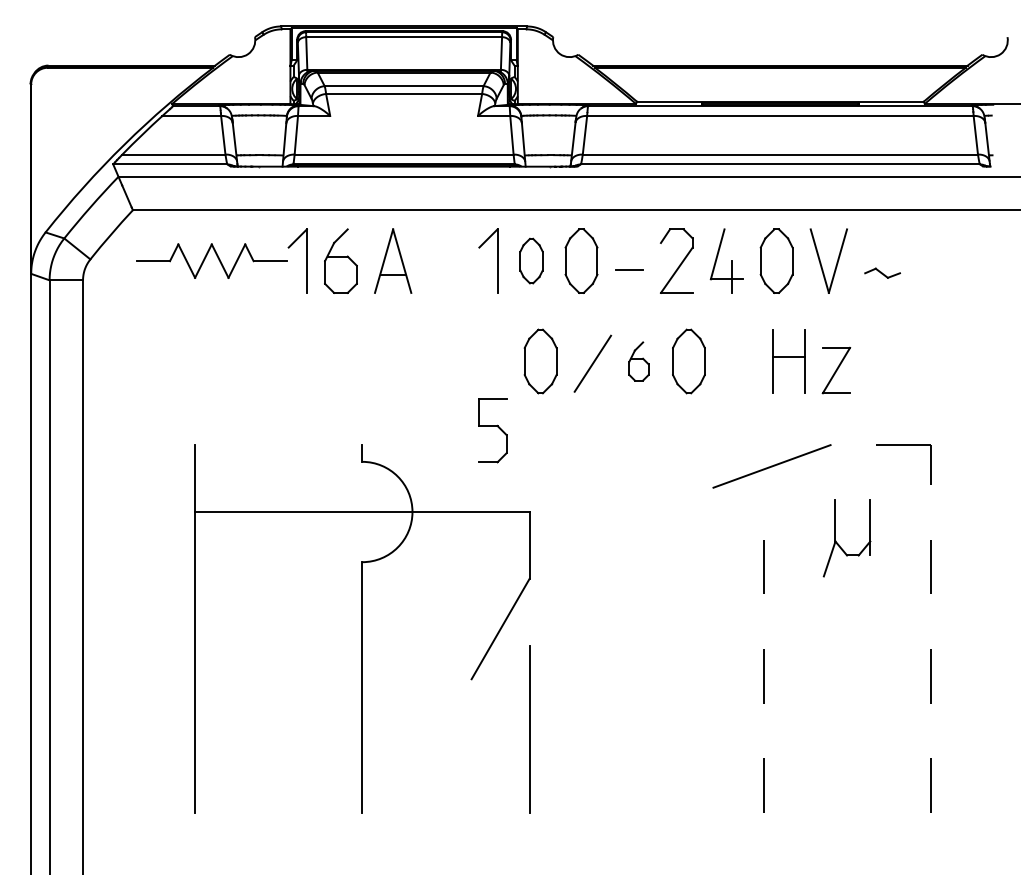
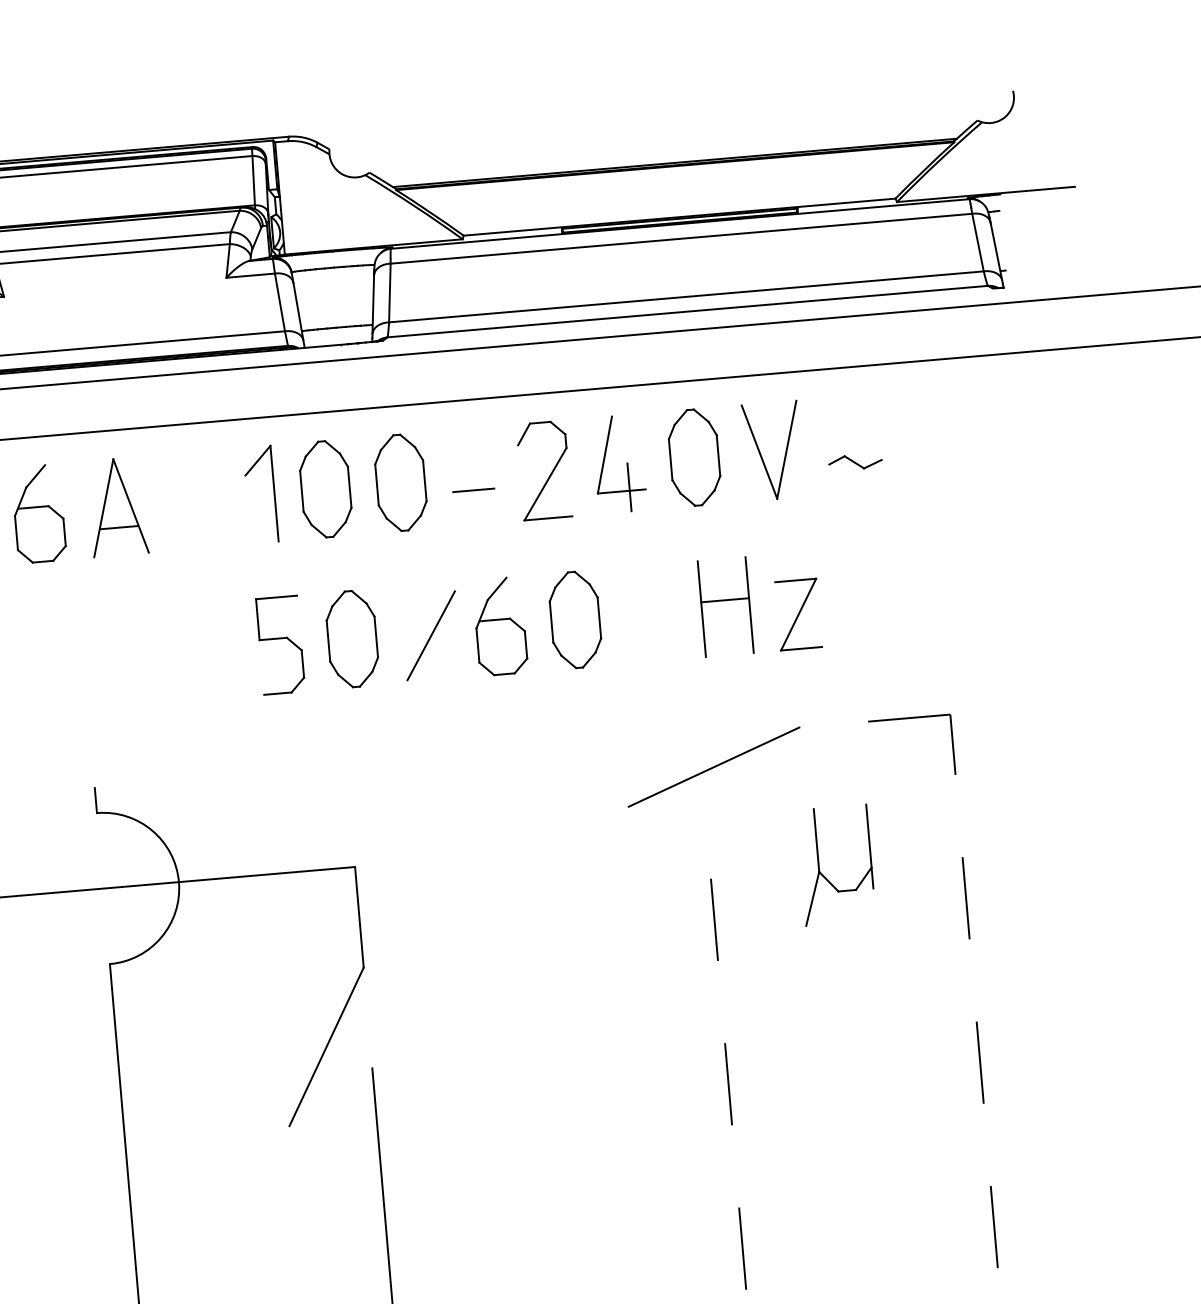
part: (531, 260) -> (325, 488), size x1.43
part: (638, 361) -> (499, 626), size x1.67
part: (492, 430) -> (279, 645), moved

